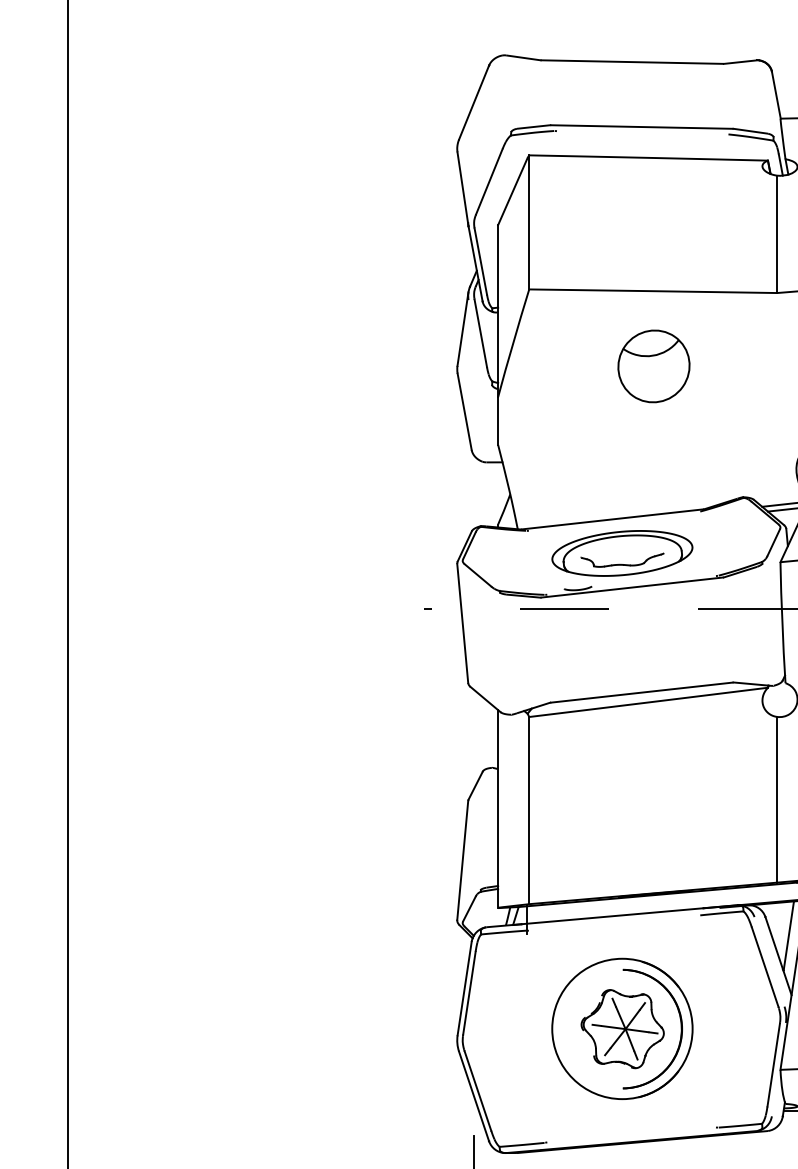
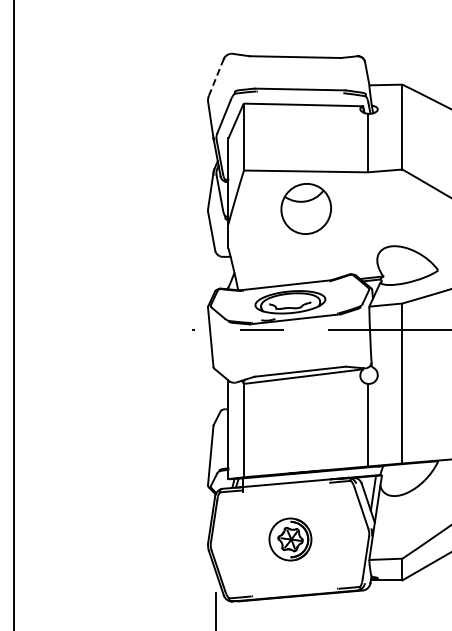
line: (474, 102) -> (216, 77), solid -> dashed
part: (652, 365) -> (305, 208), size x1.4
part: (622, 1028) -> (290, 539), size x0.6

